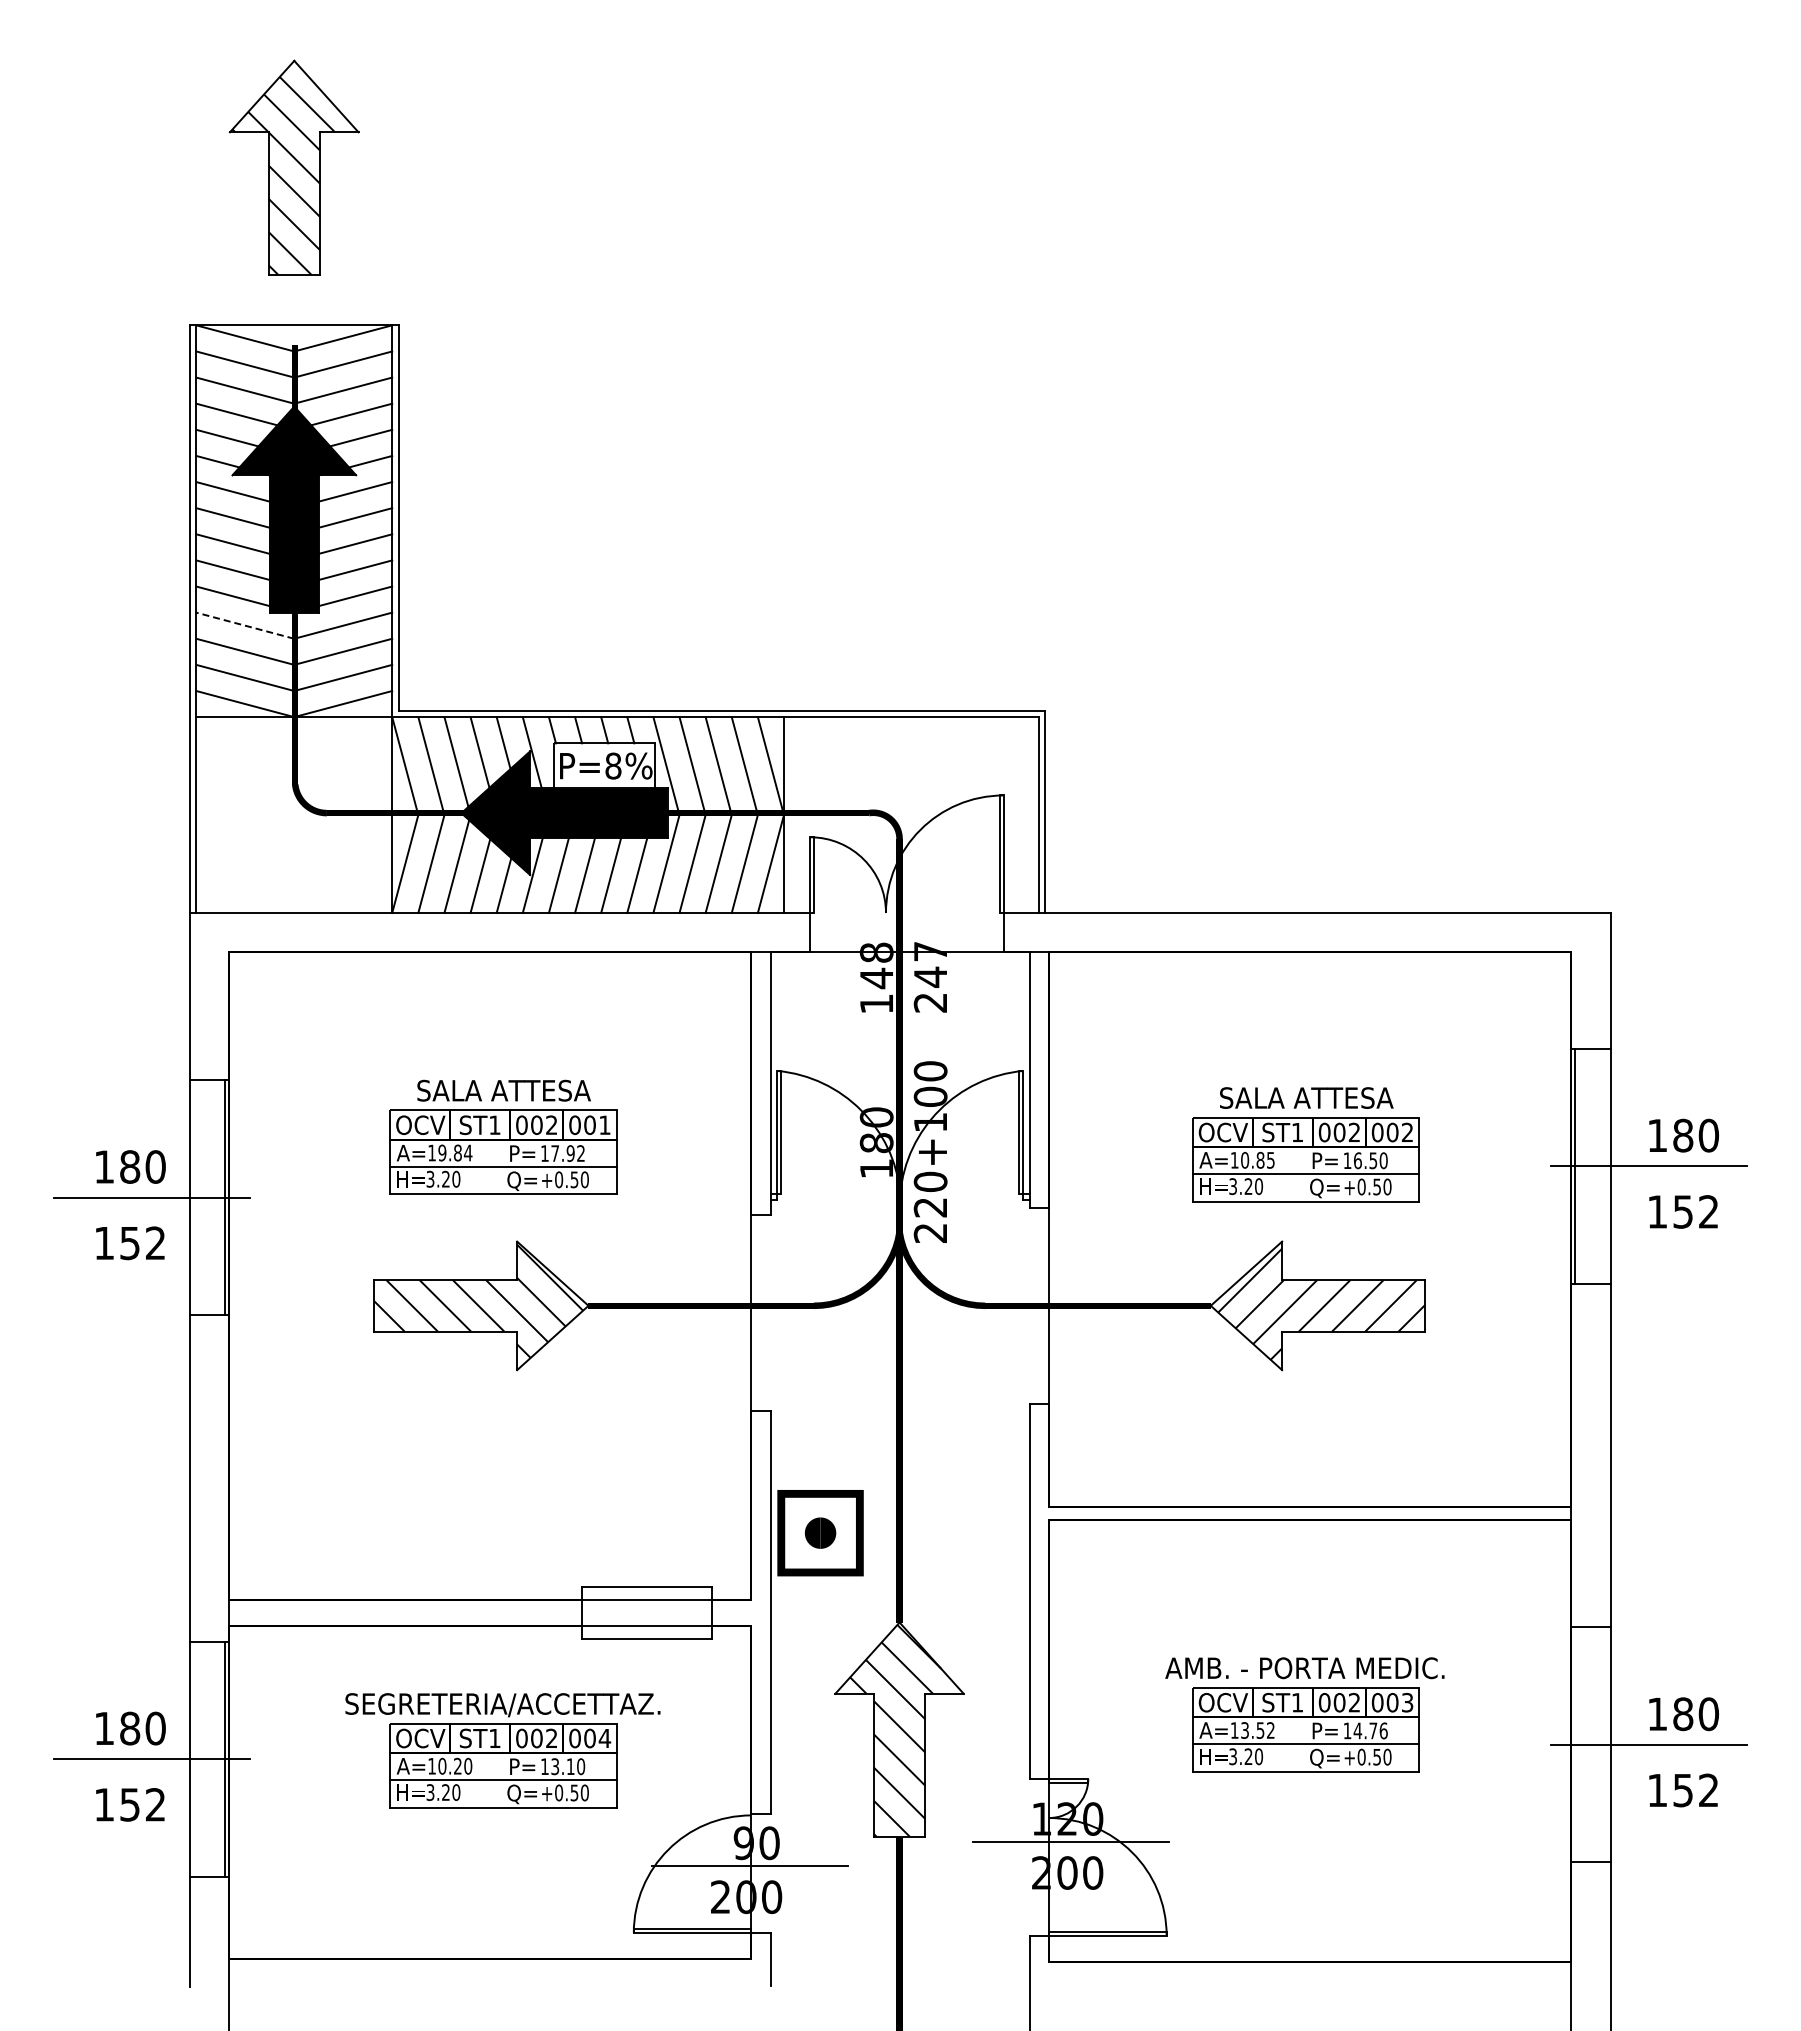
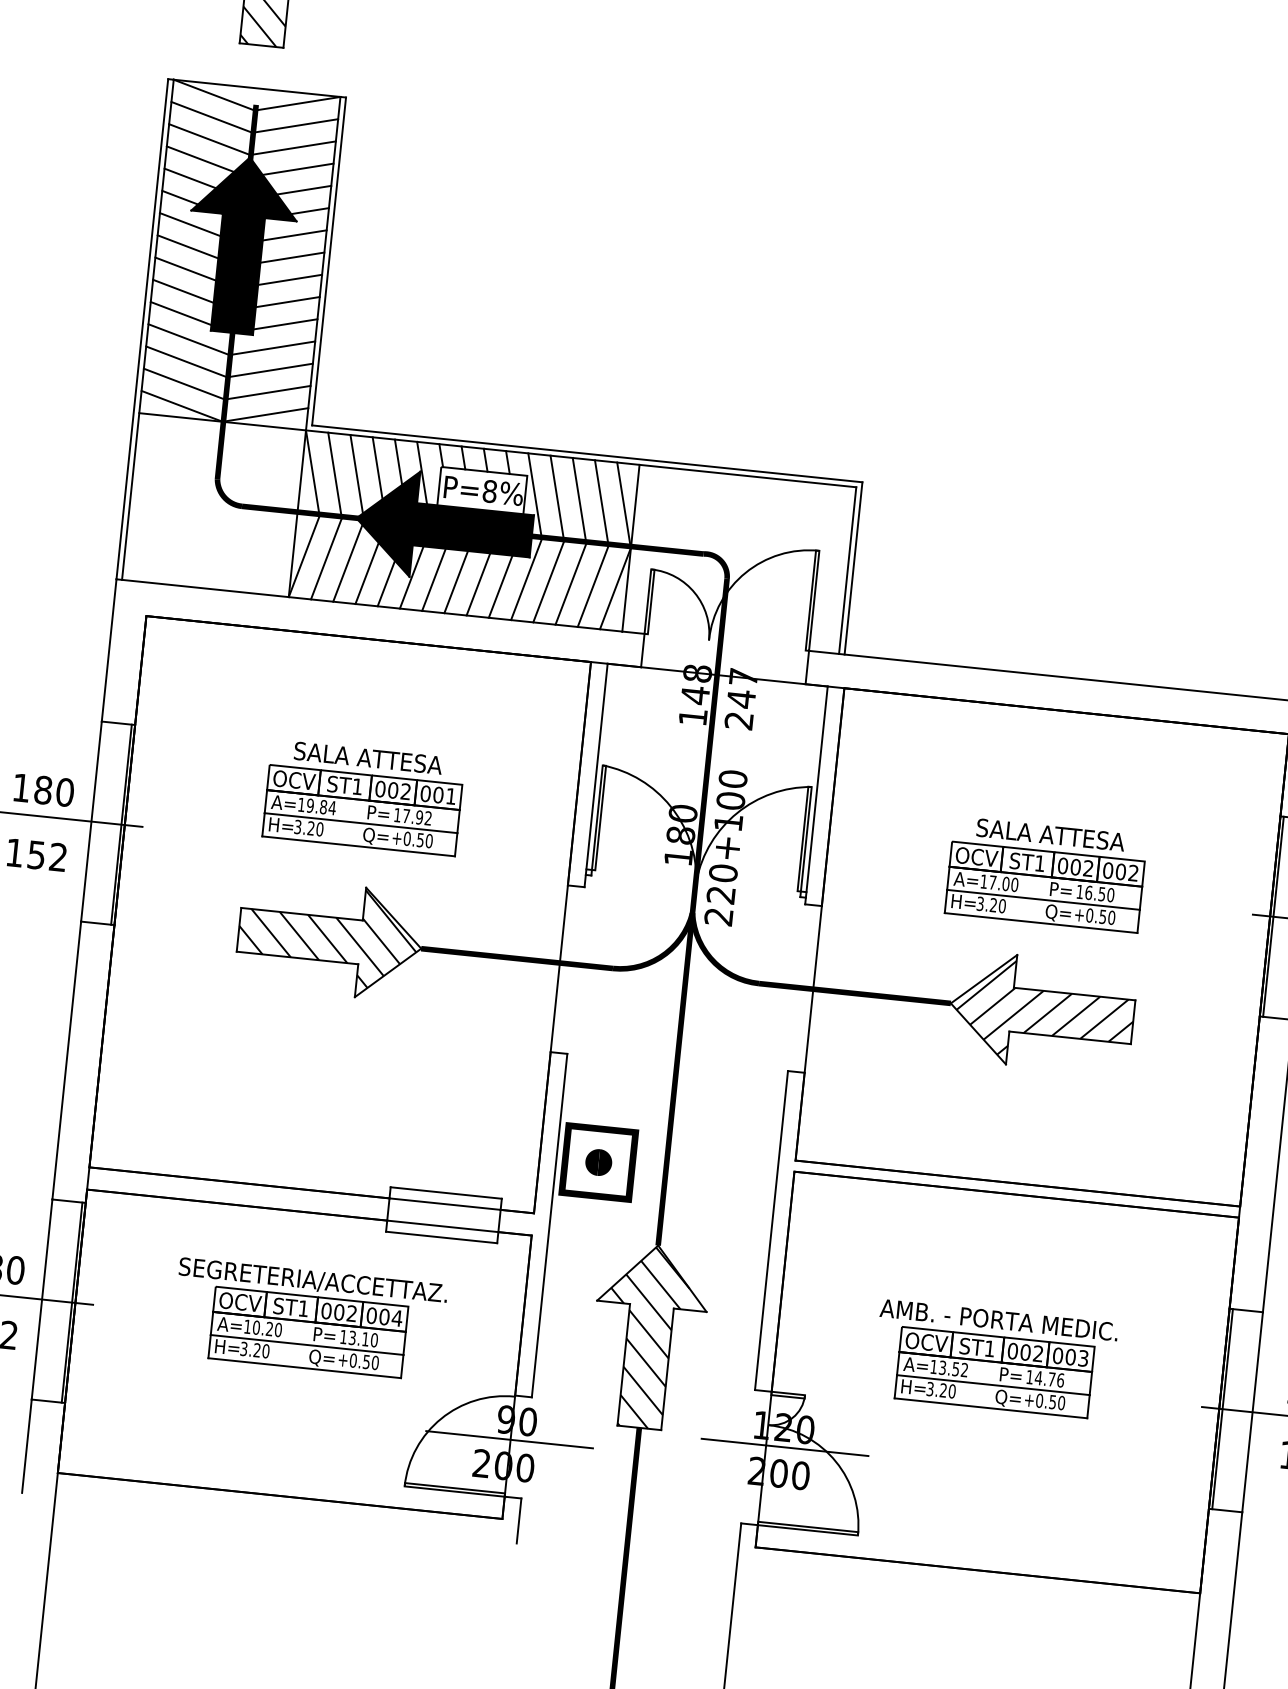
line: (245, 625) -> (189, 339), dashed -> solid
text: (1257, 1159) -> (1003, 882), 10.85 -> 17.00
line: (1575, 1744) -> (1222, 1408), added

